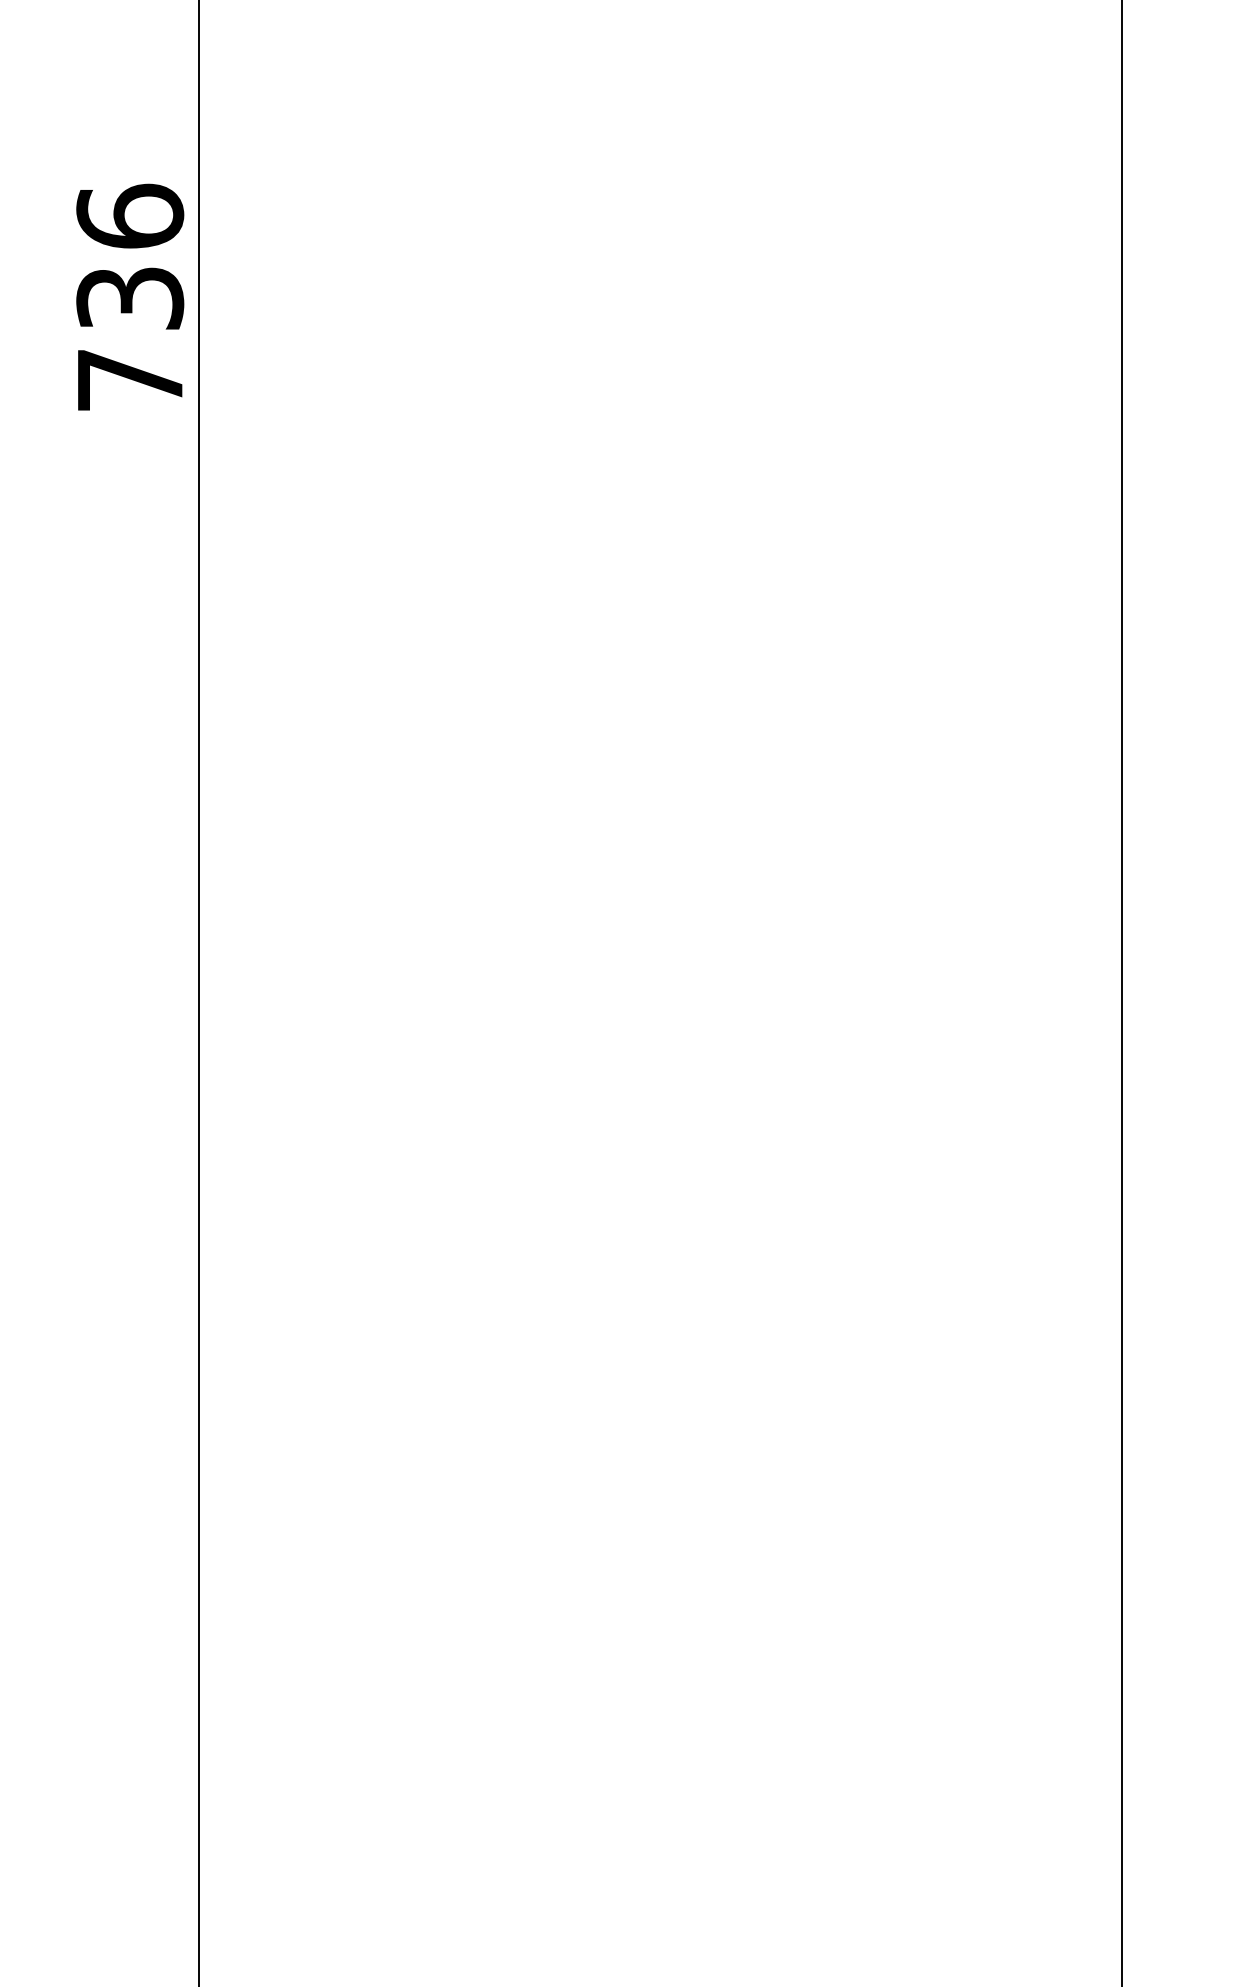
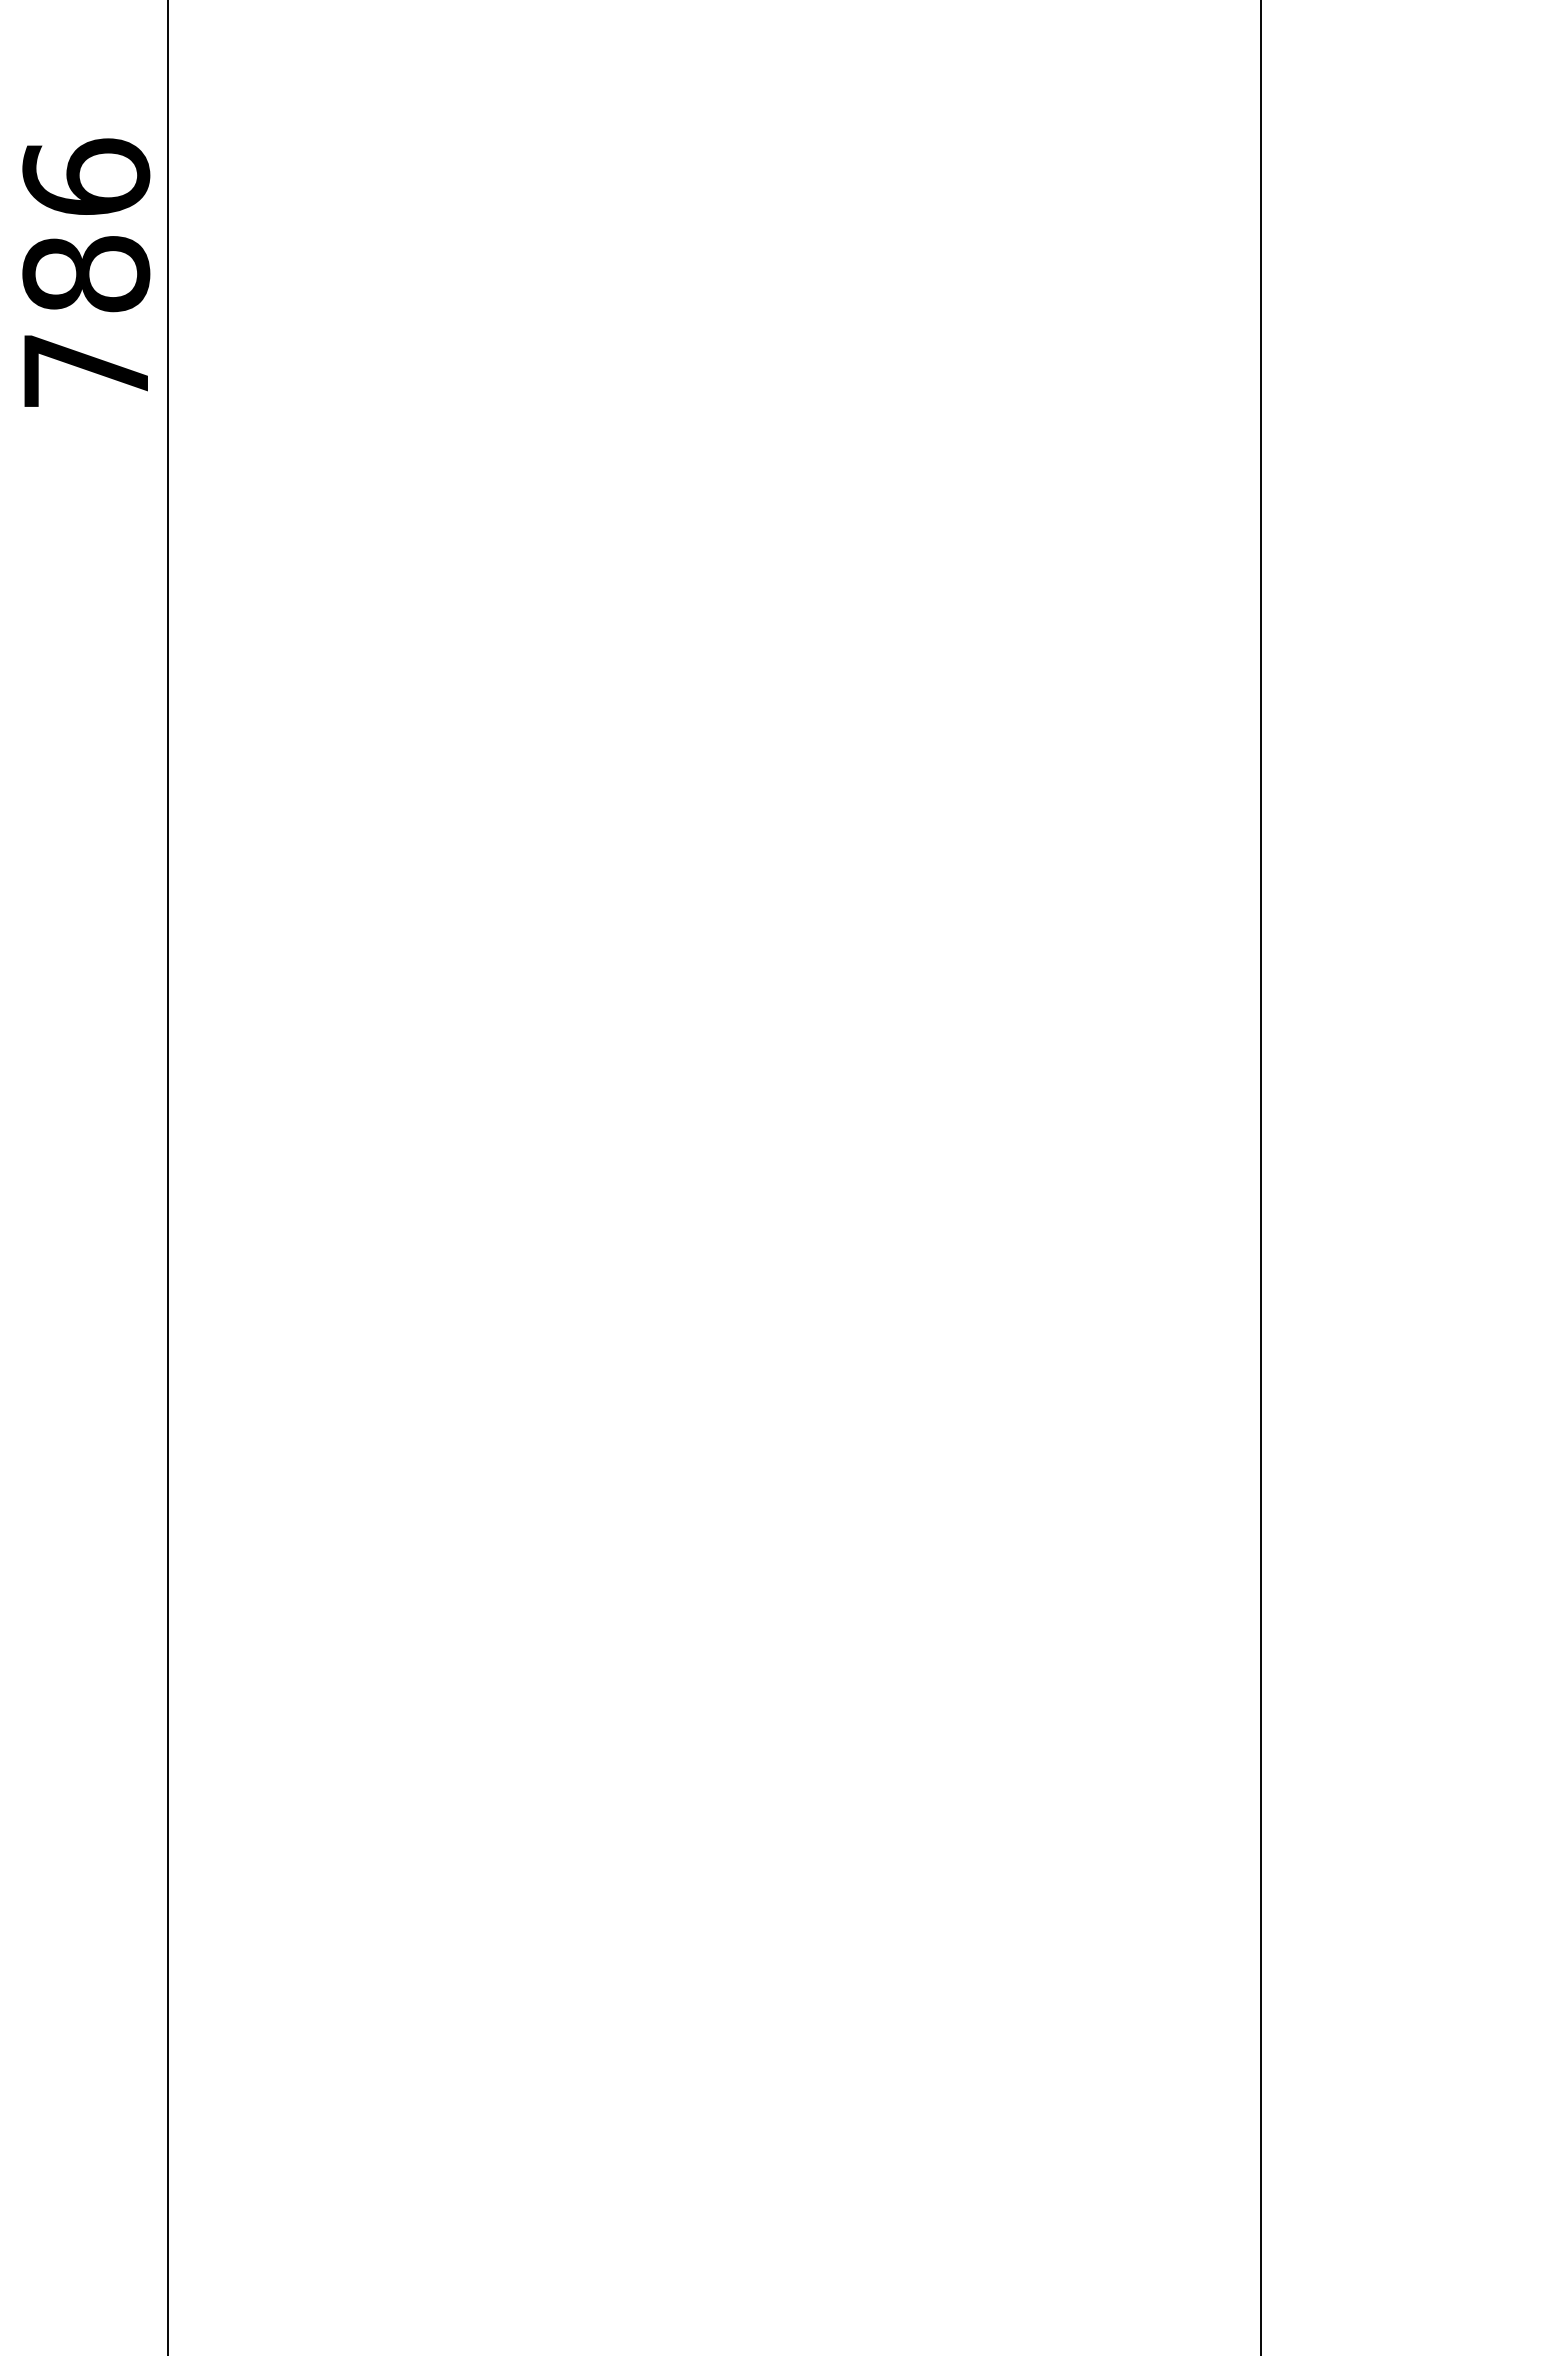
text: (130, 298) -> (86, 274), 736 -> 786

